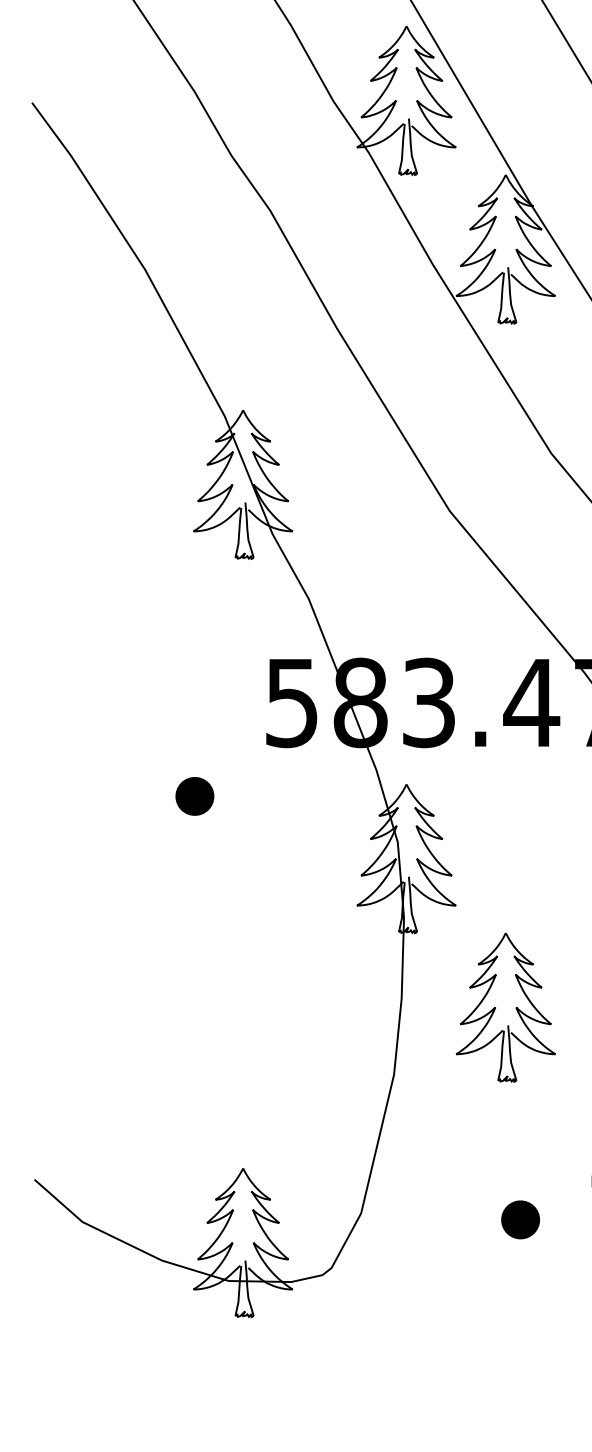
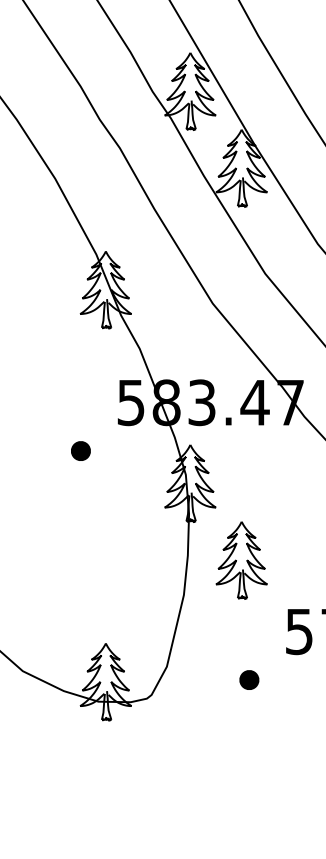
part: (520, 1218) -> (249, 679), moved

